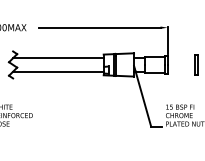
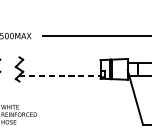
line: (58, 57) -> (60, 62), removed
line: (58, 72) -> (60, 76), solid -> dashed

